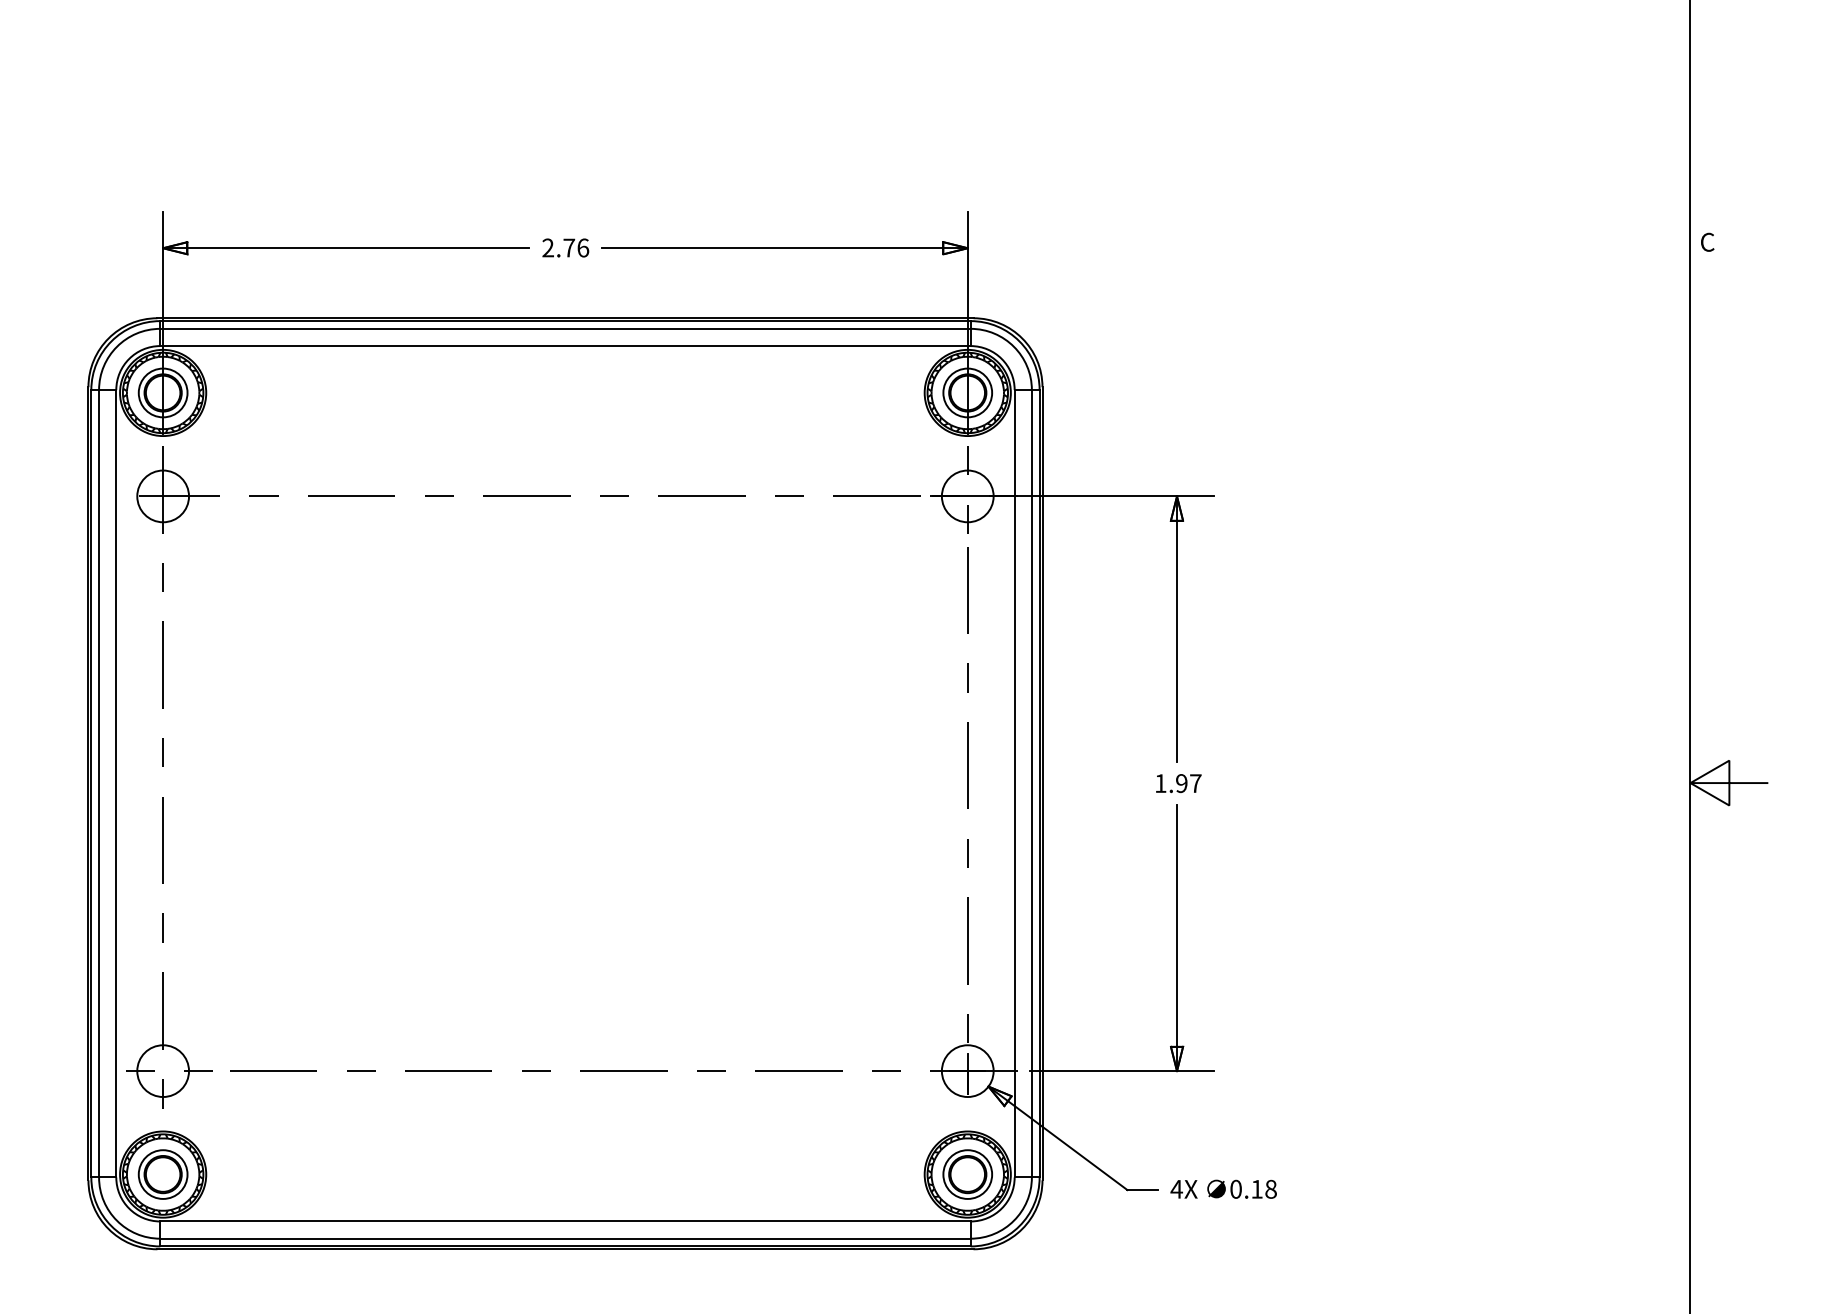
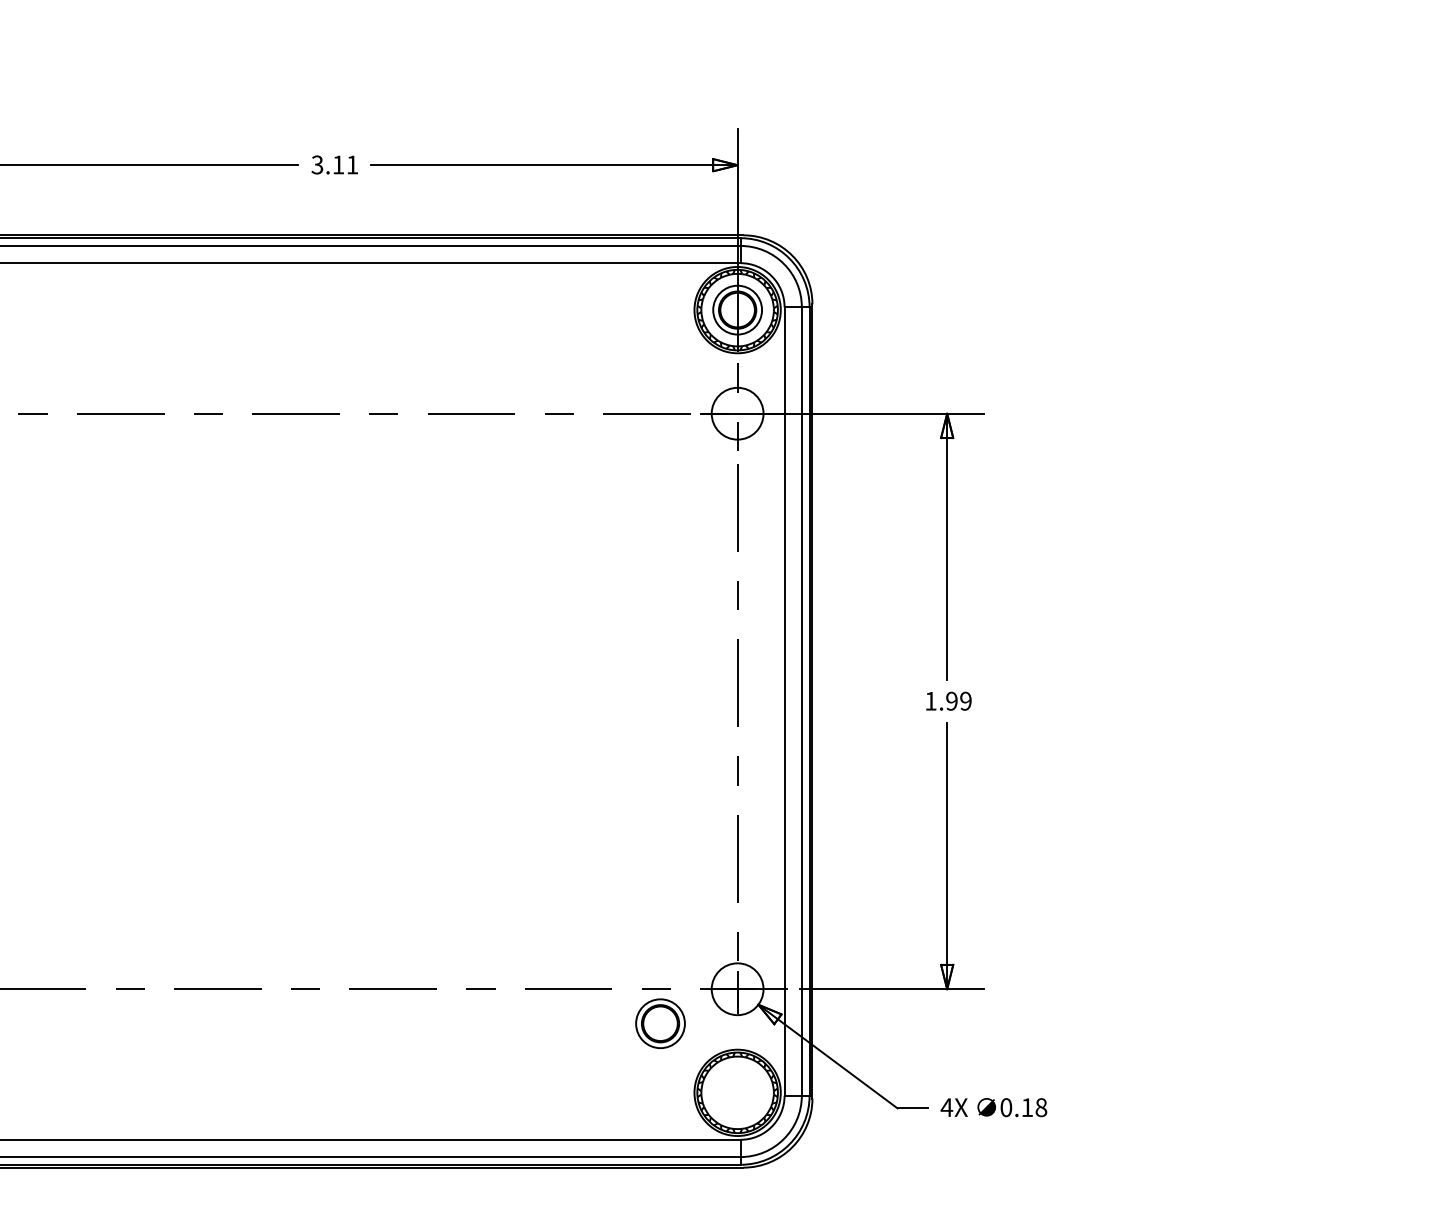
text: (565, 247) -> (334, 164), 2.76 -> 3.11
text: (1195, 783) -> (965, 701), 1.97 -> 1.99
part: (967, 1174) -> (660, 1023), moved

